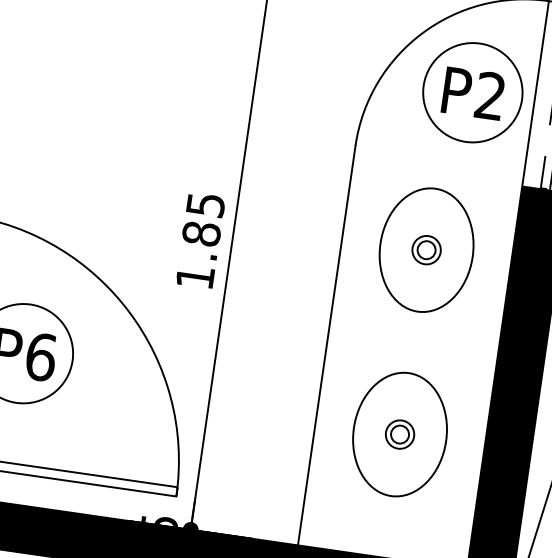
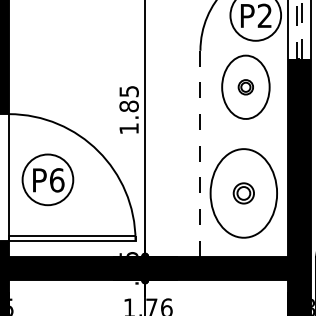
part: (426, 248) -> (245, 86), moved
line: (326, 345) -> (200, 153), solid -> dashed
part: (399, 432) -> (243, 192), size x1.4

